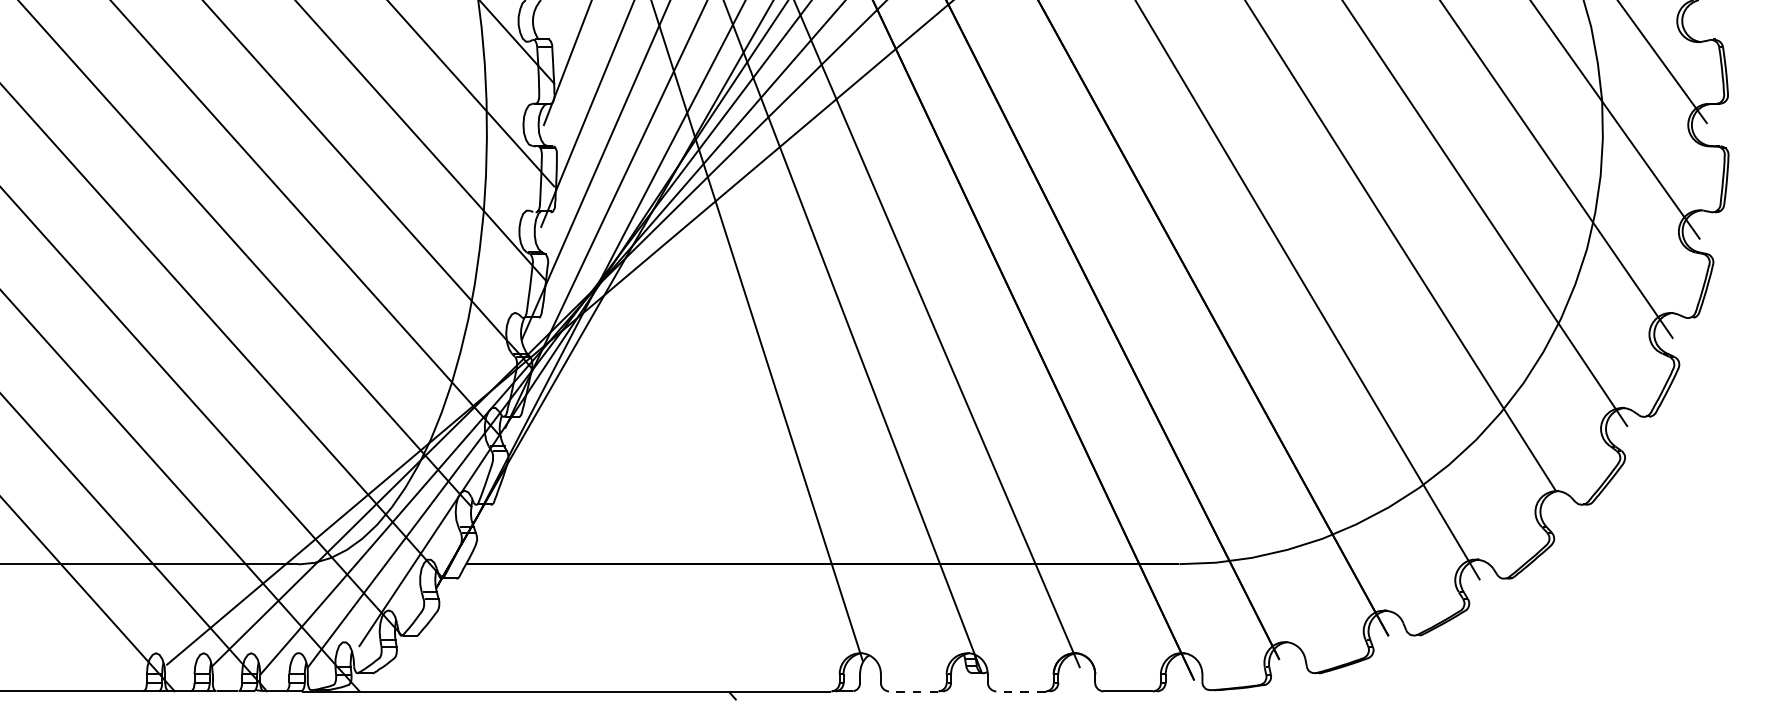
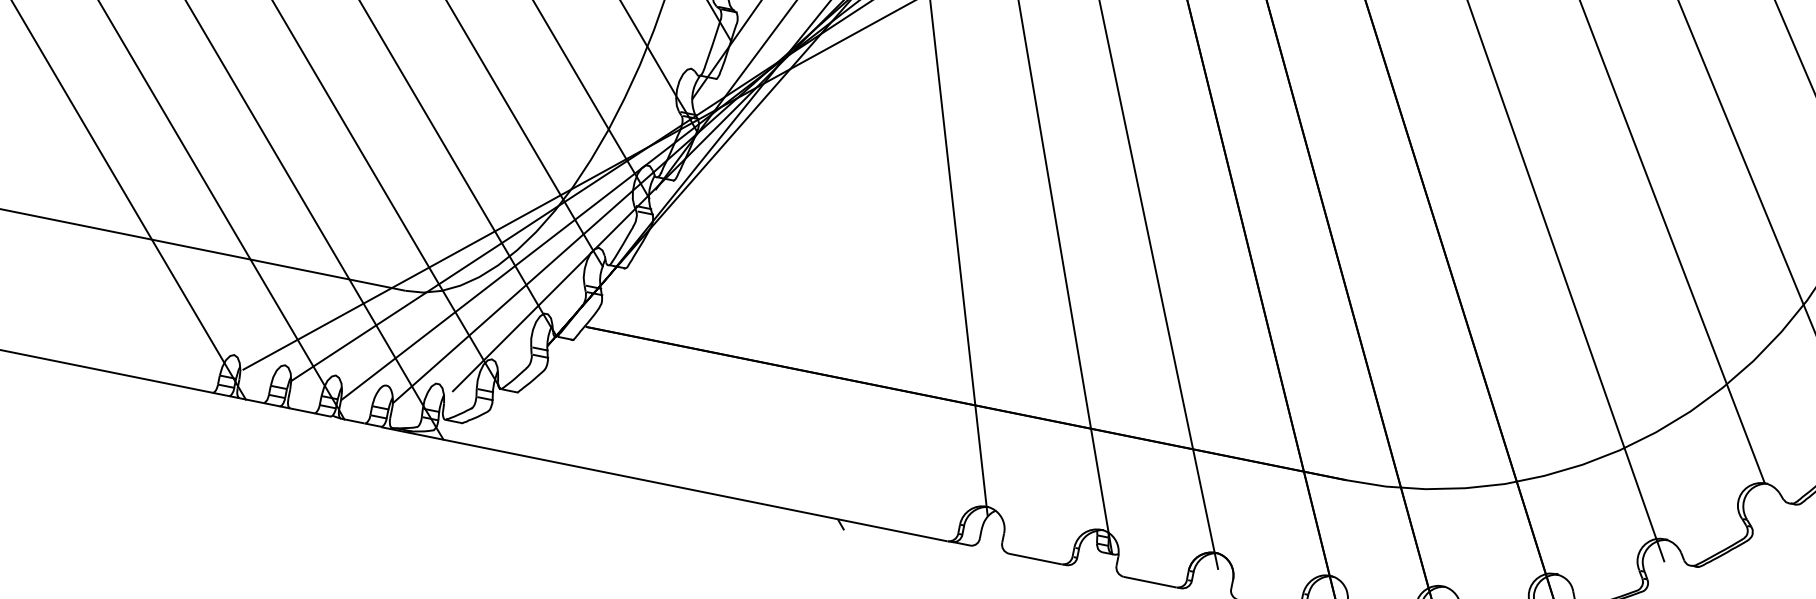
line: (913, 691) -> (1035, 559), dashed -> solid
line: (1021, 691) -> (1150, 582), dashed -> solid

